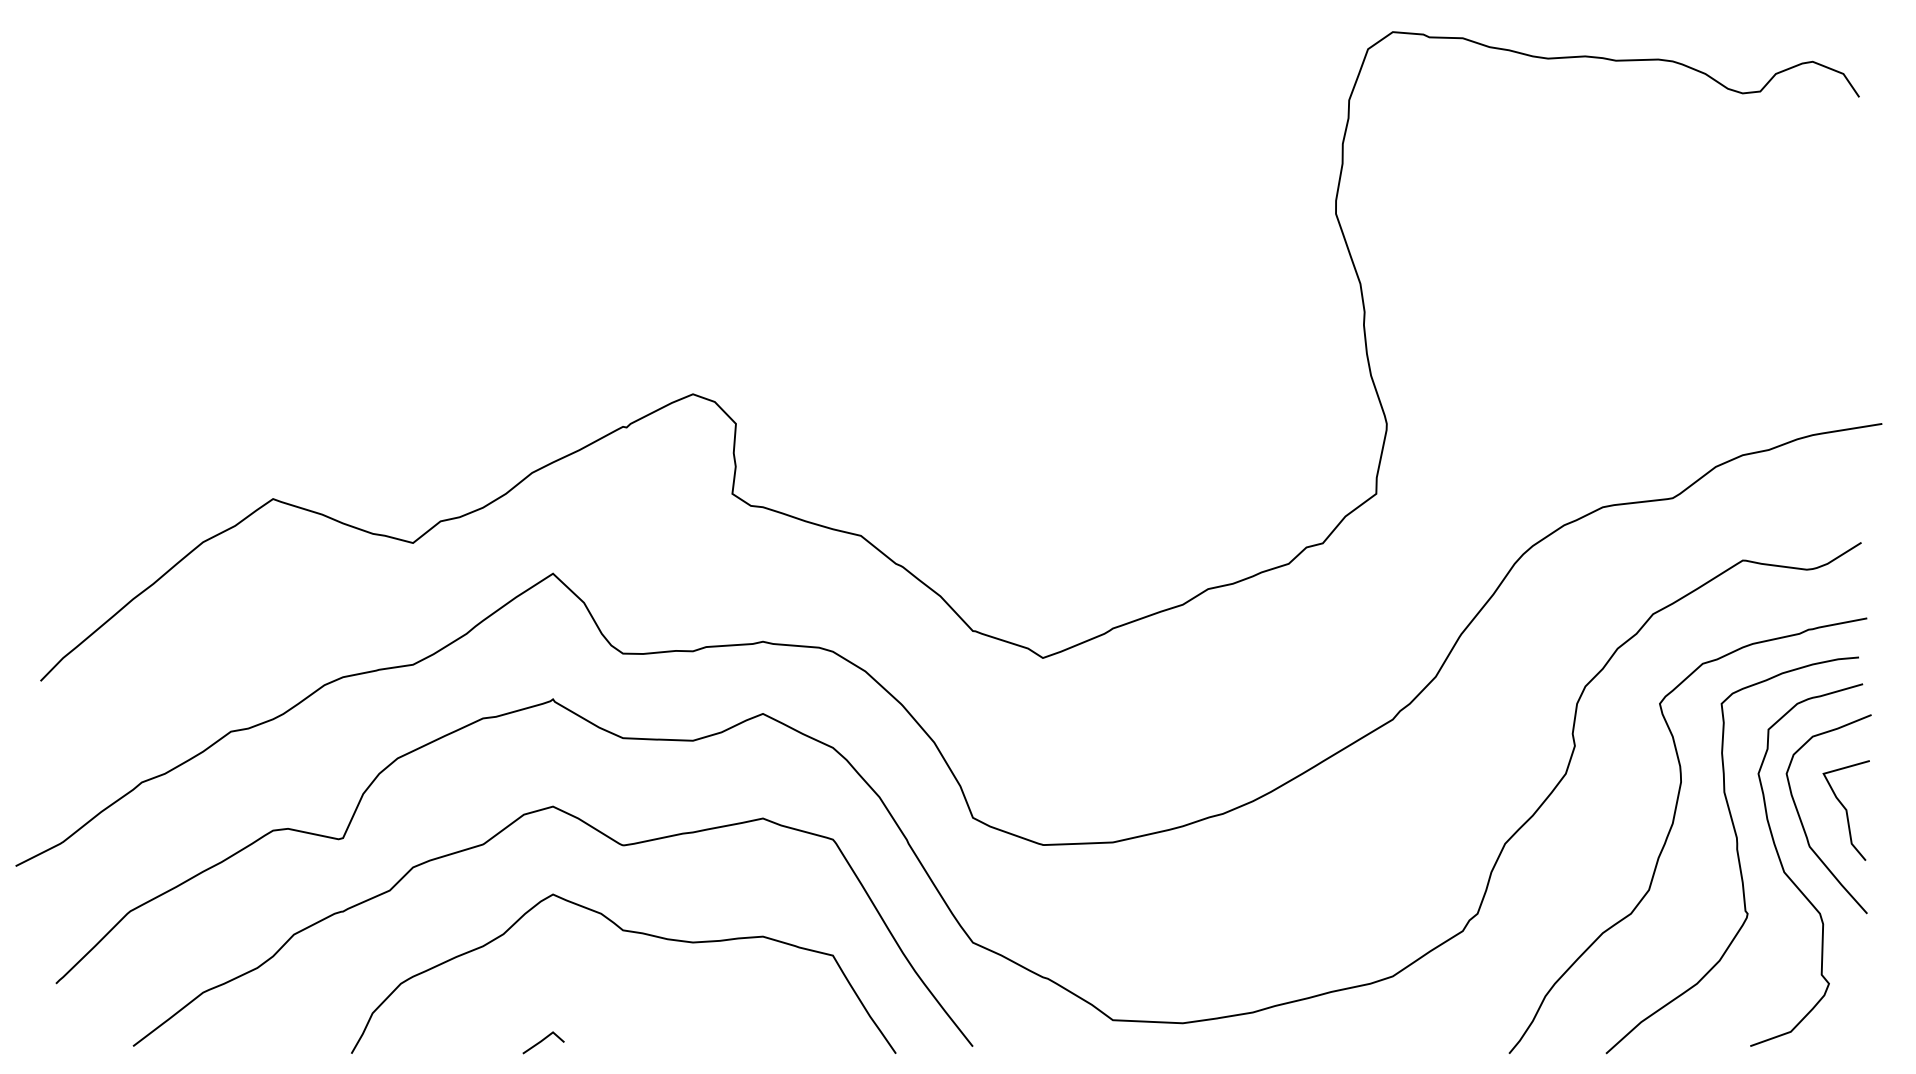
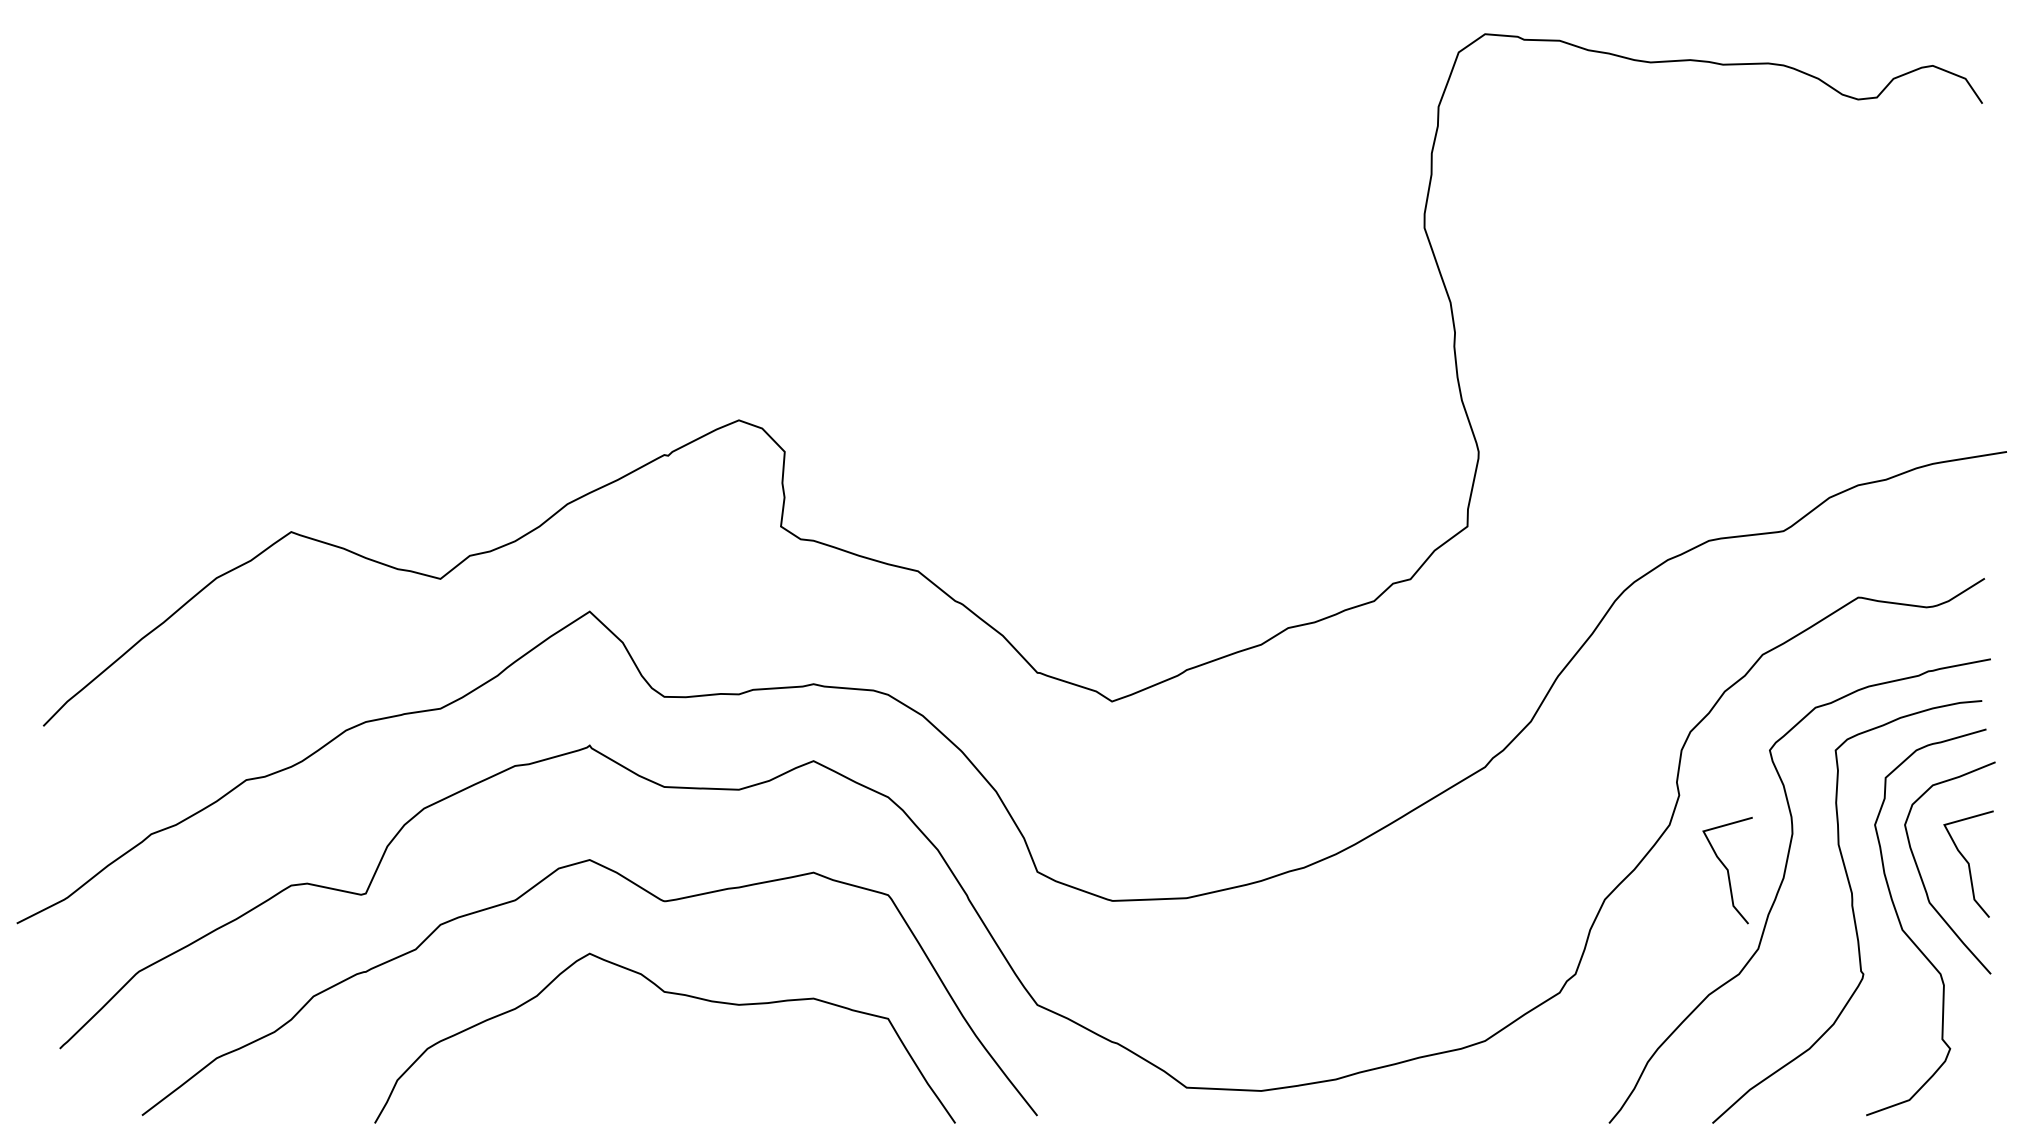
curve: (1619, 816) -> (1726, 870), added
line: (542, 1041) -> (578, 1110), removed

